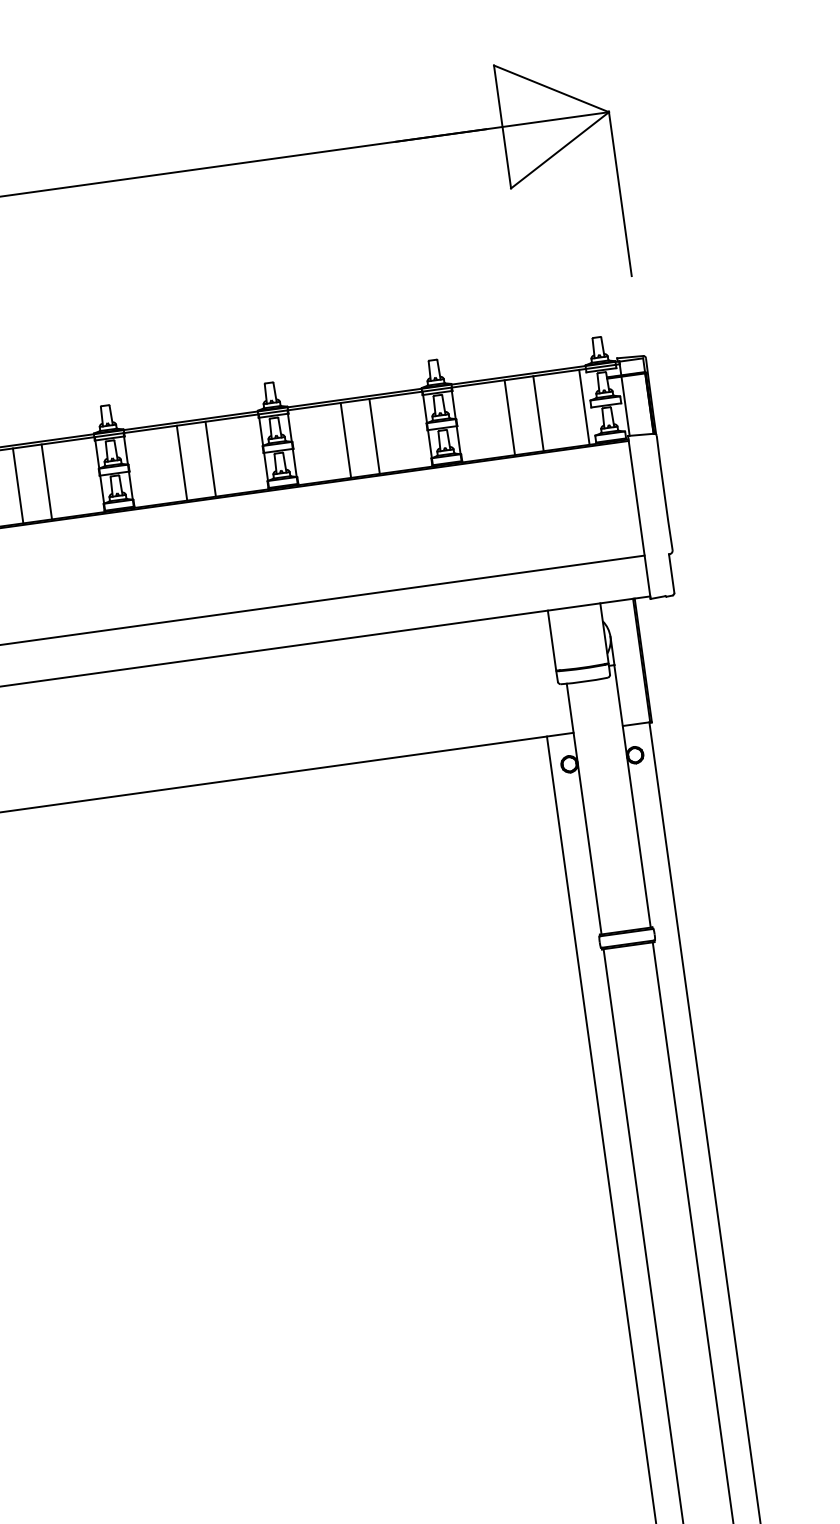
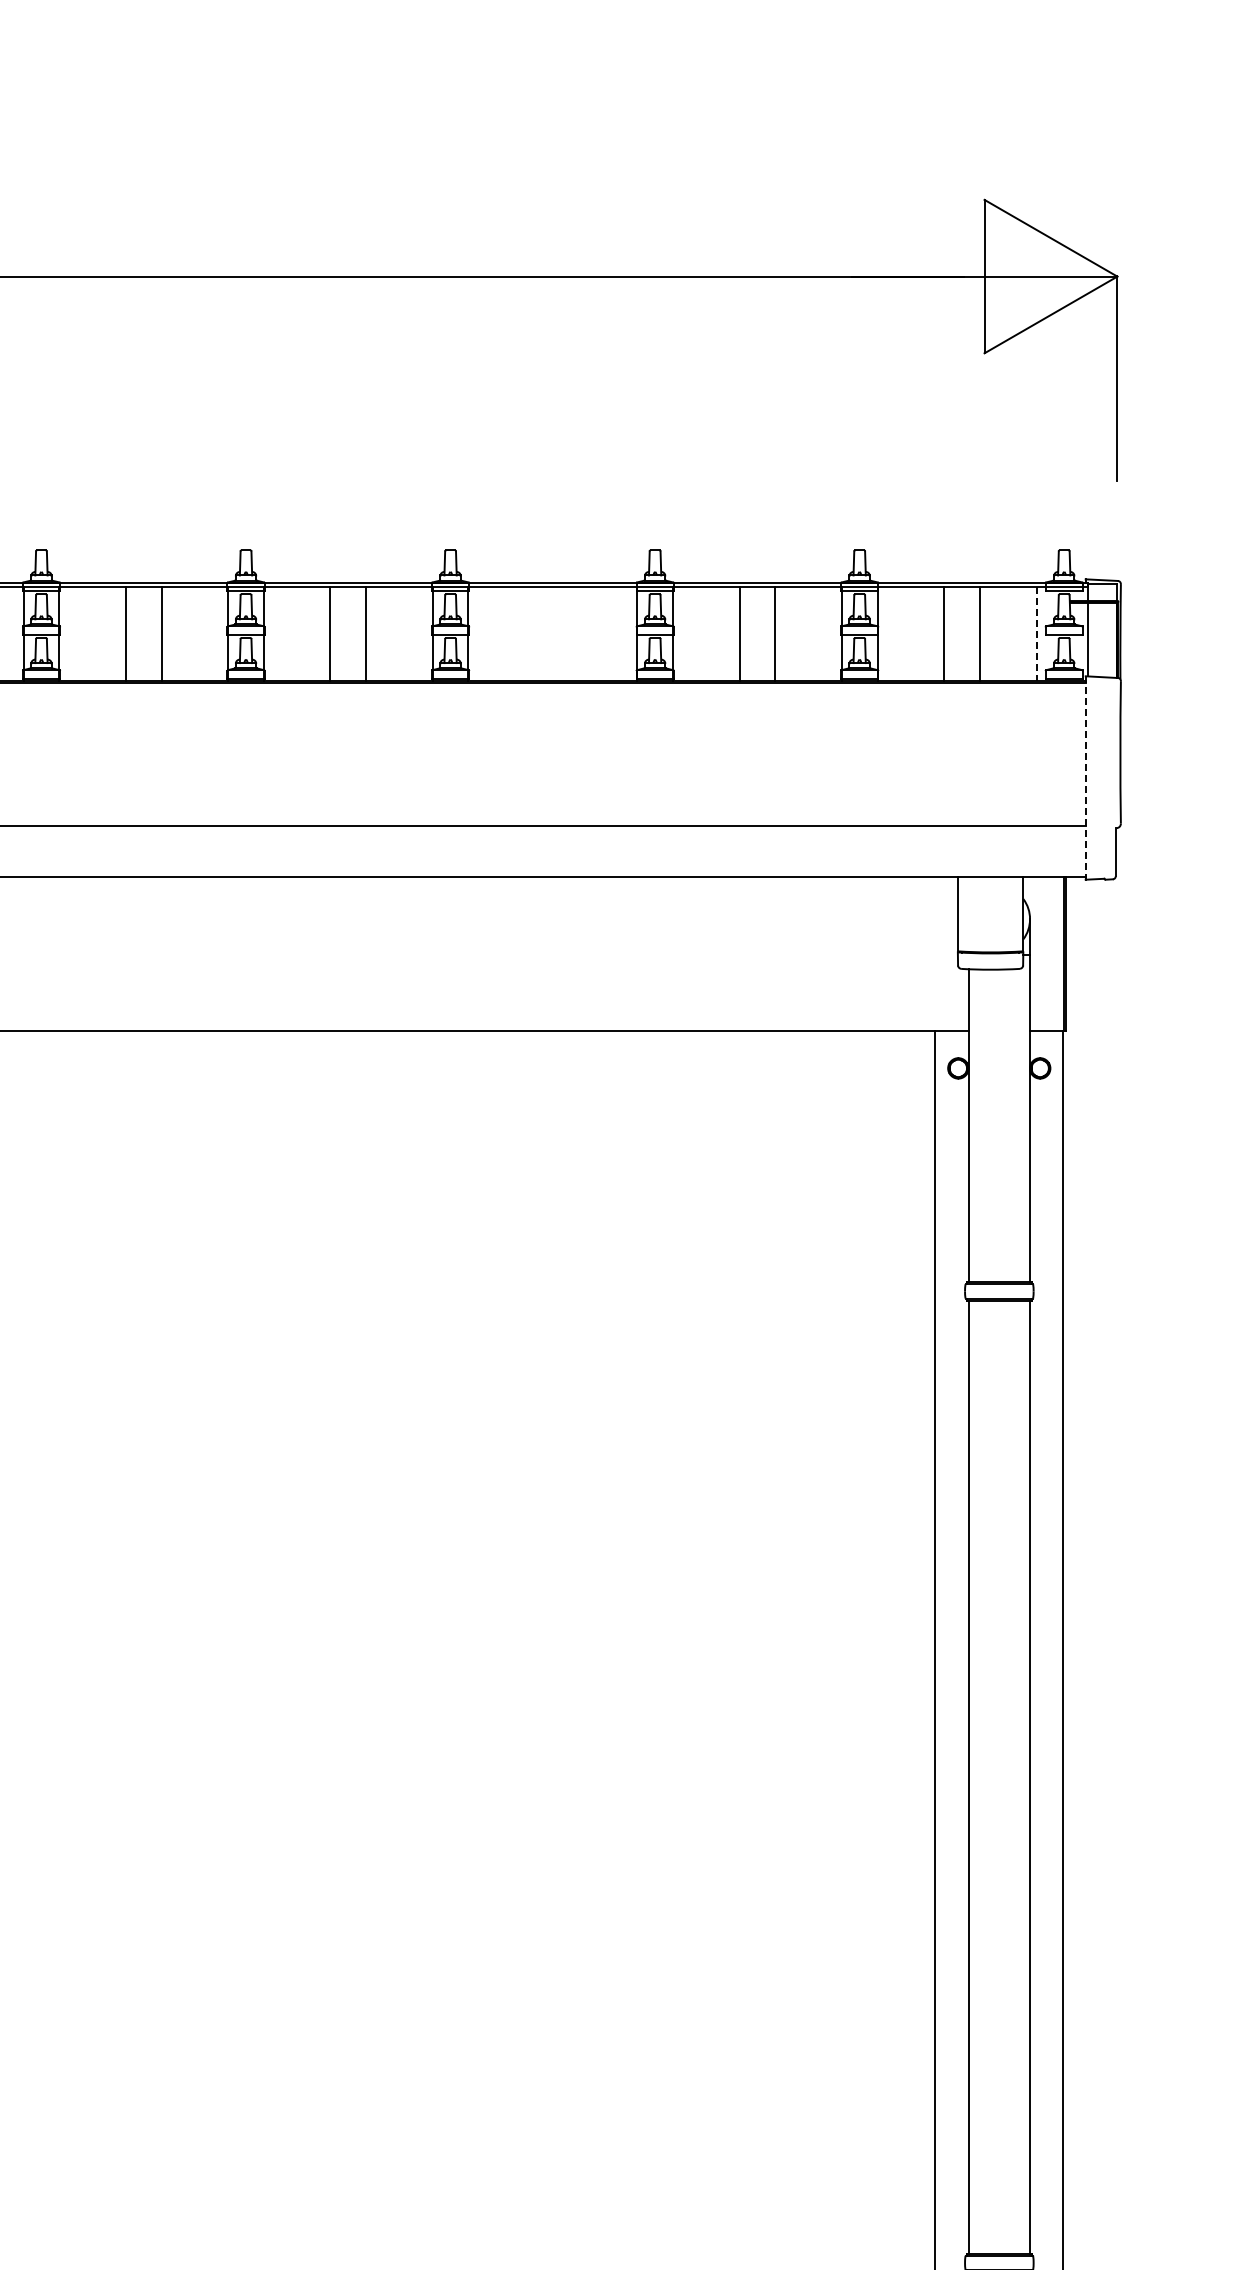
line: (584, 407) -> (1037, 633), solid -> dashed
line: (210, 458) -> (570, 633), removed
line: (181, 462) -> (534, 633), removed
line: (639, 517) -> (1085, 778), solid -> dashed

